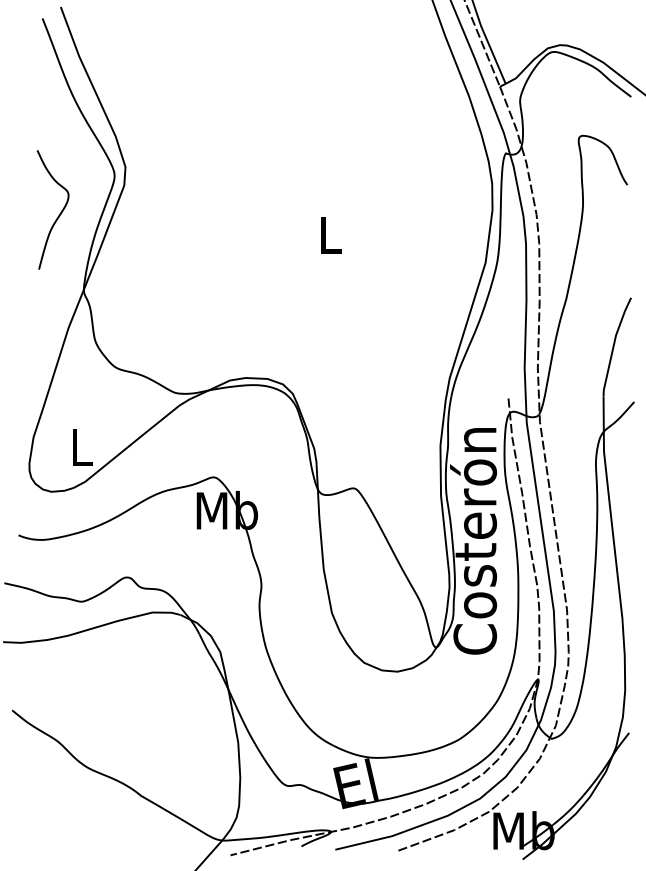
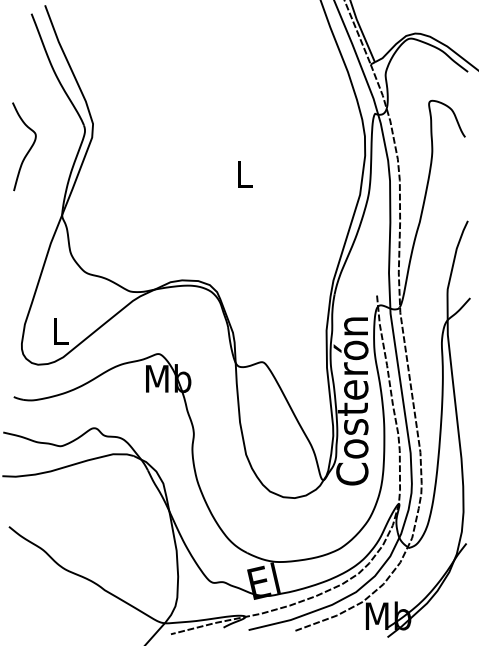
curve: (59, 212) -> (29, 148), moved

